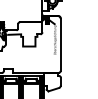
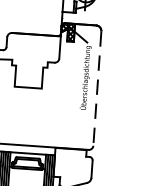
line: (60, 45) -> (96, 90), solid -> dashed

